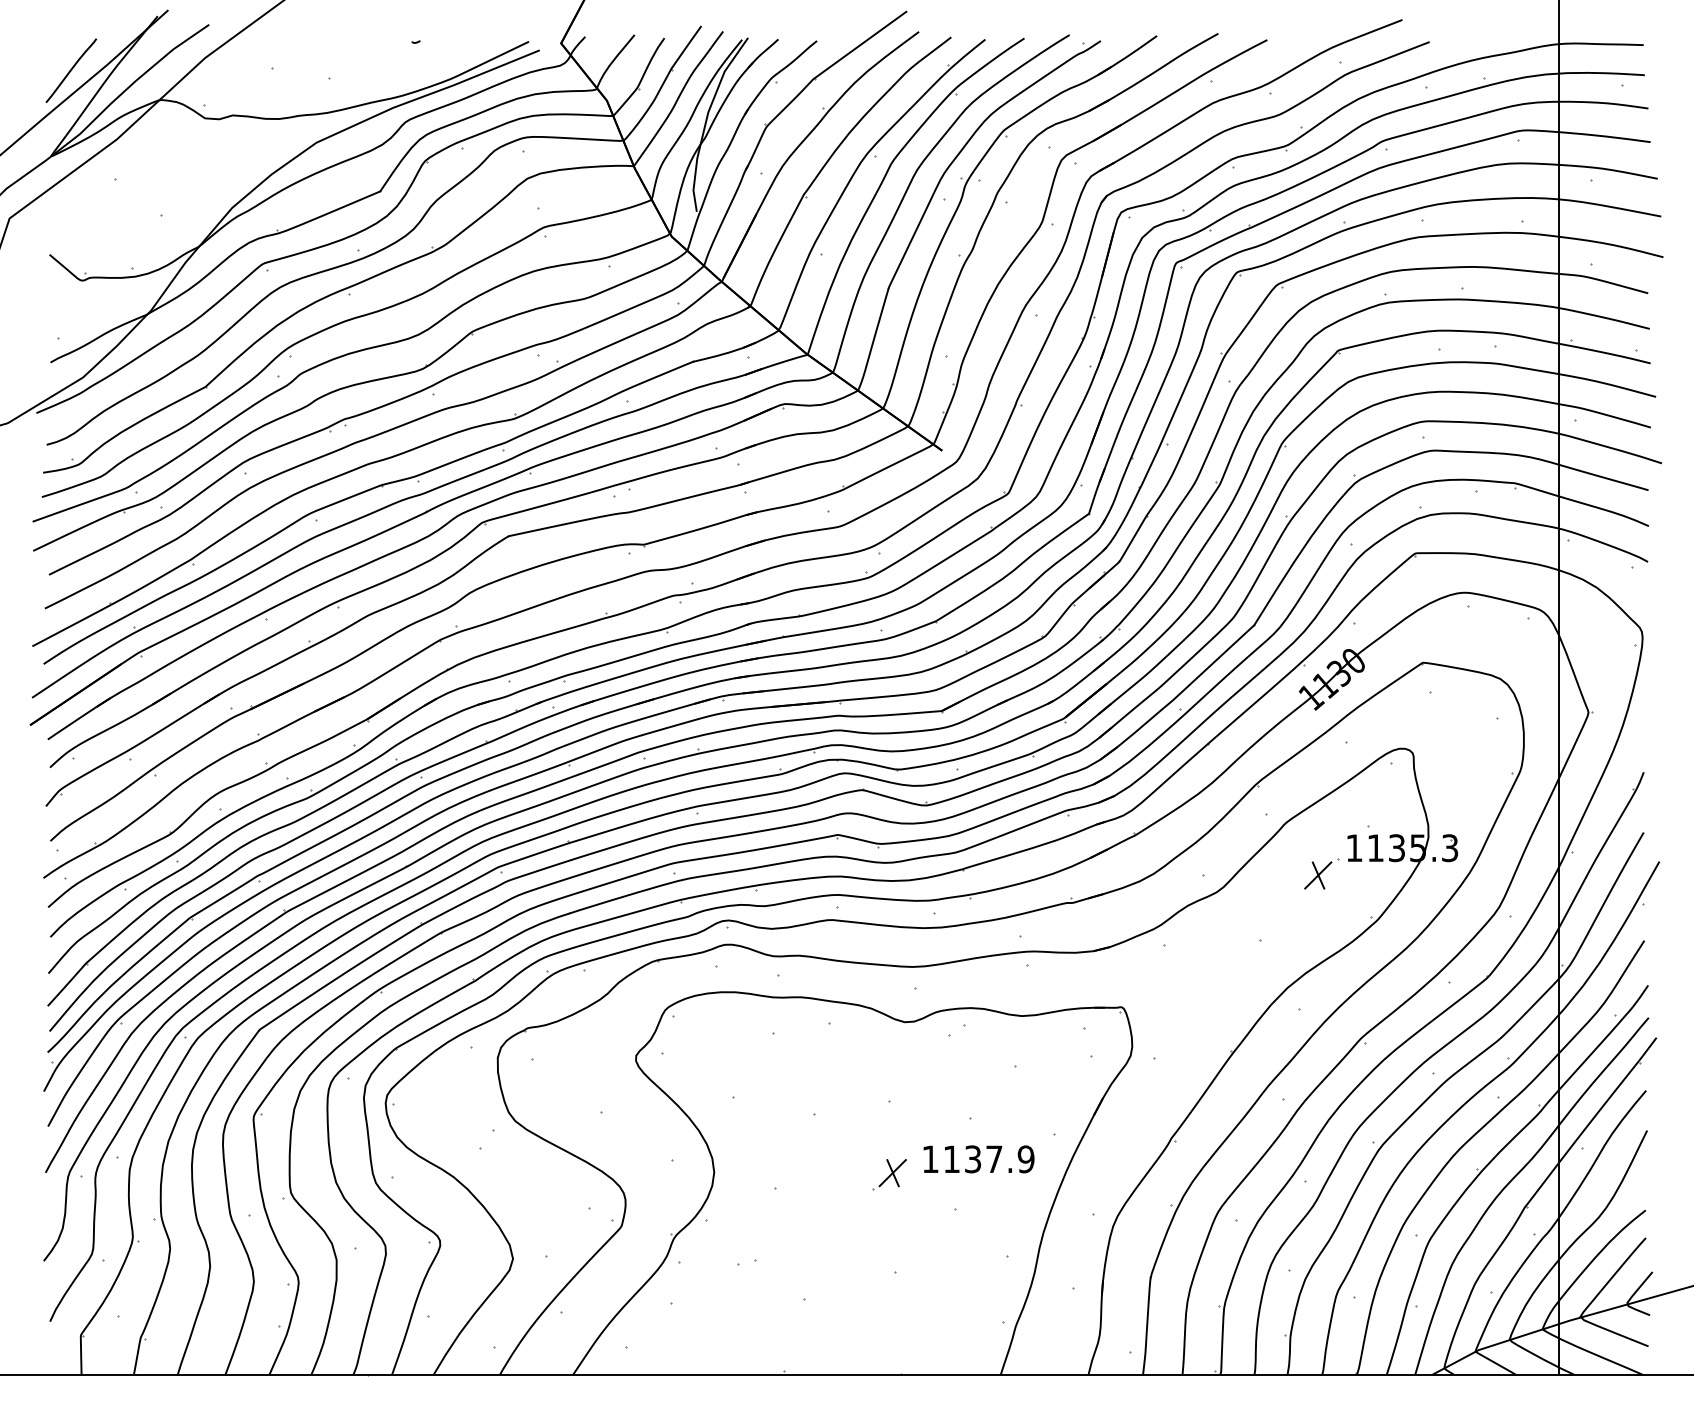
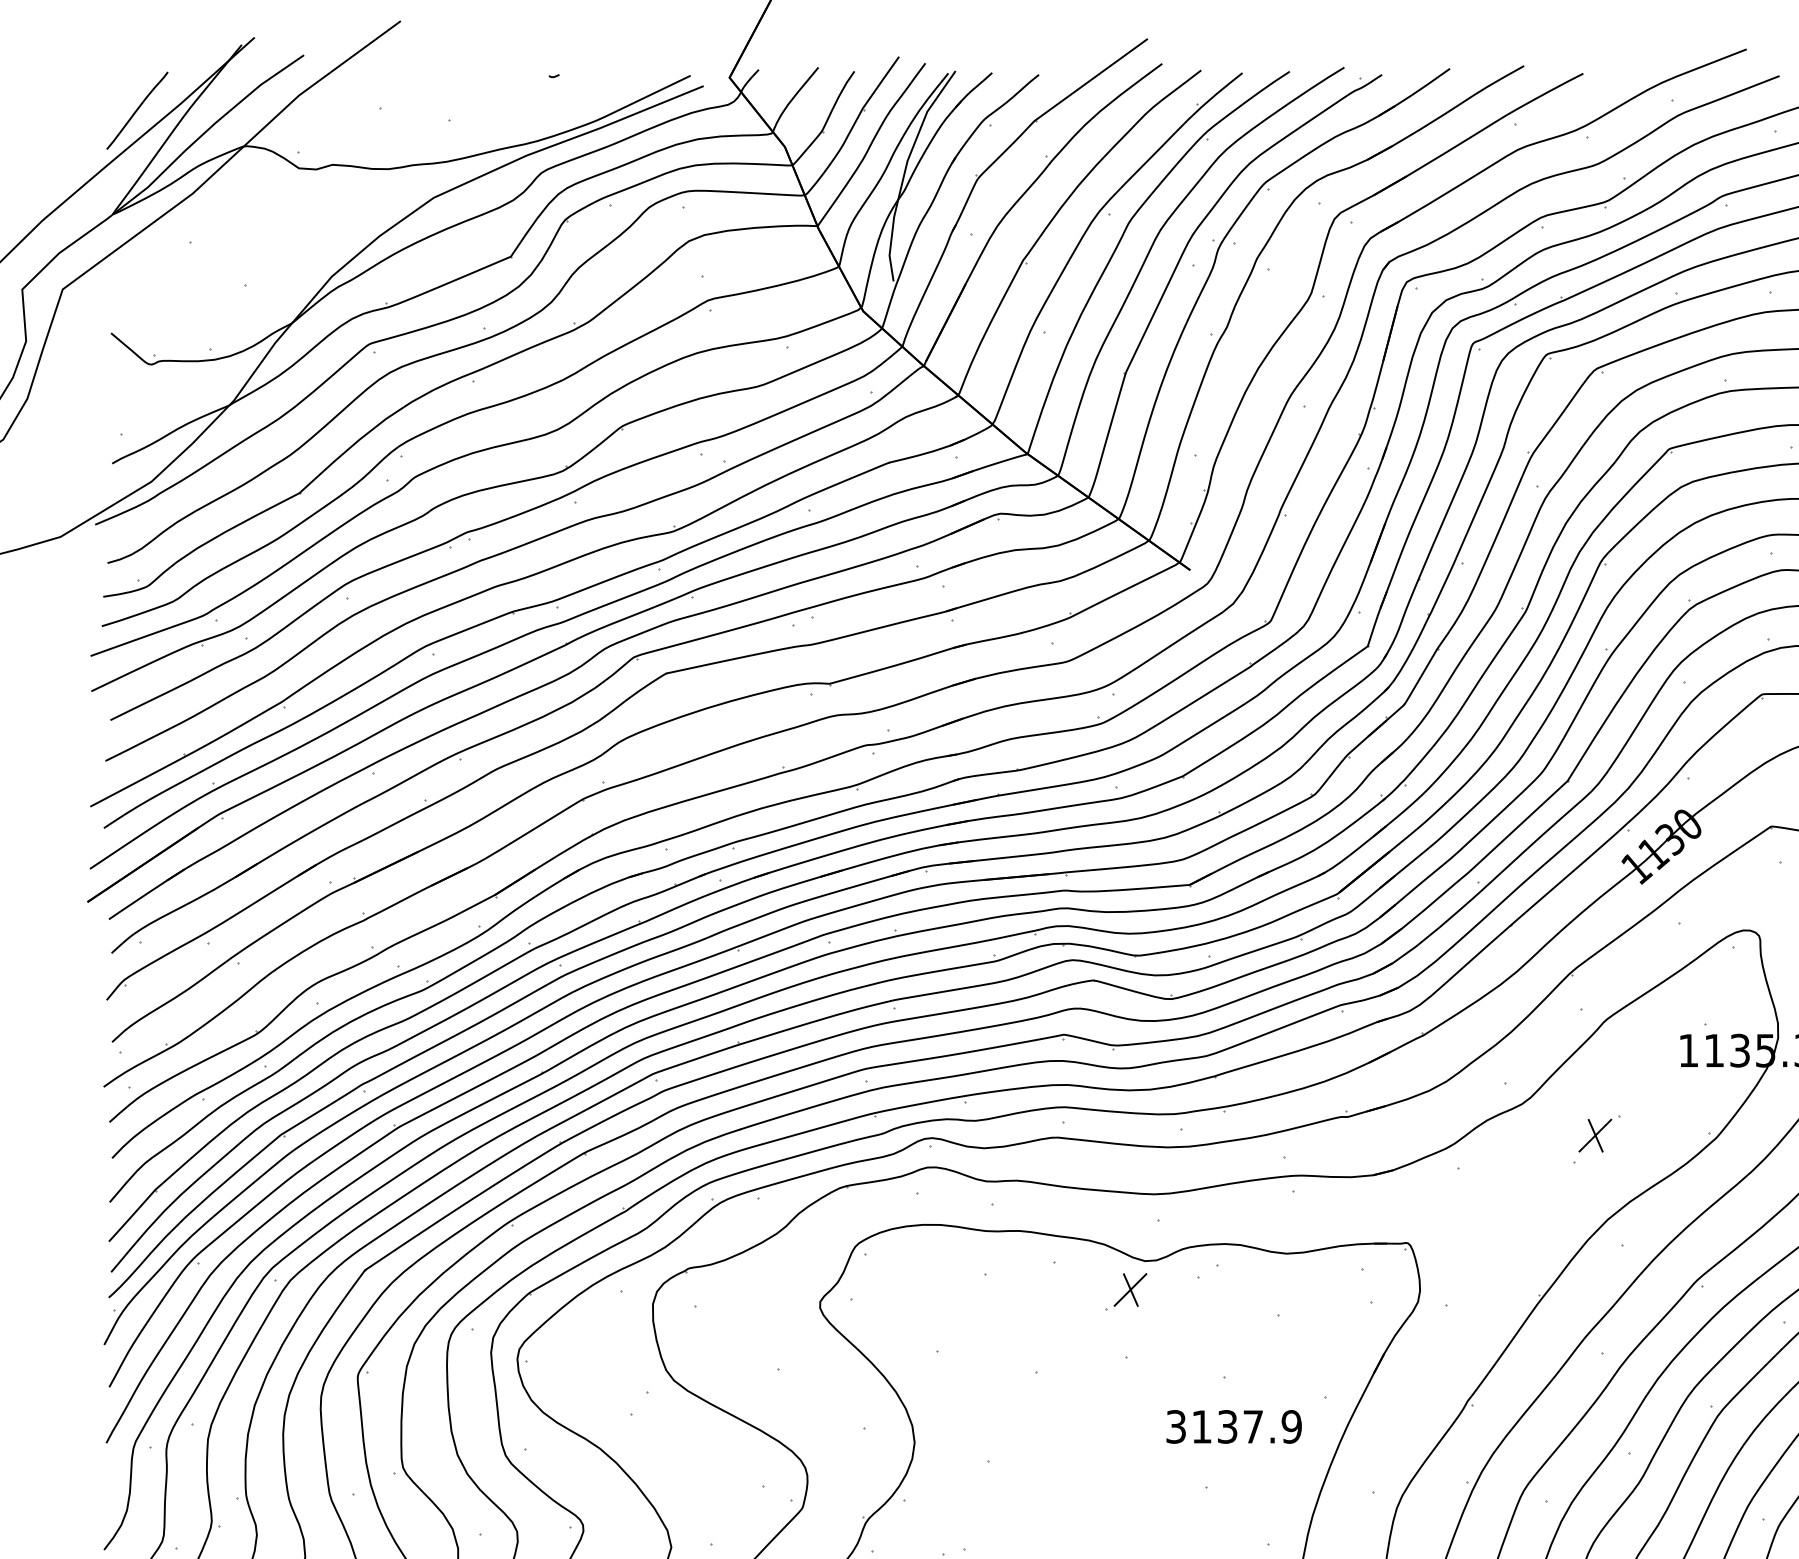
part: (1321, 873) -> (1599, 1133), moved
text: (930, 1159) -> (1176, 1427), 1137.9 -> 3137.9
part: (889, 1174) -> (1126, 1291), moved

